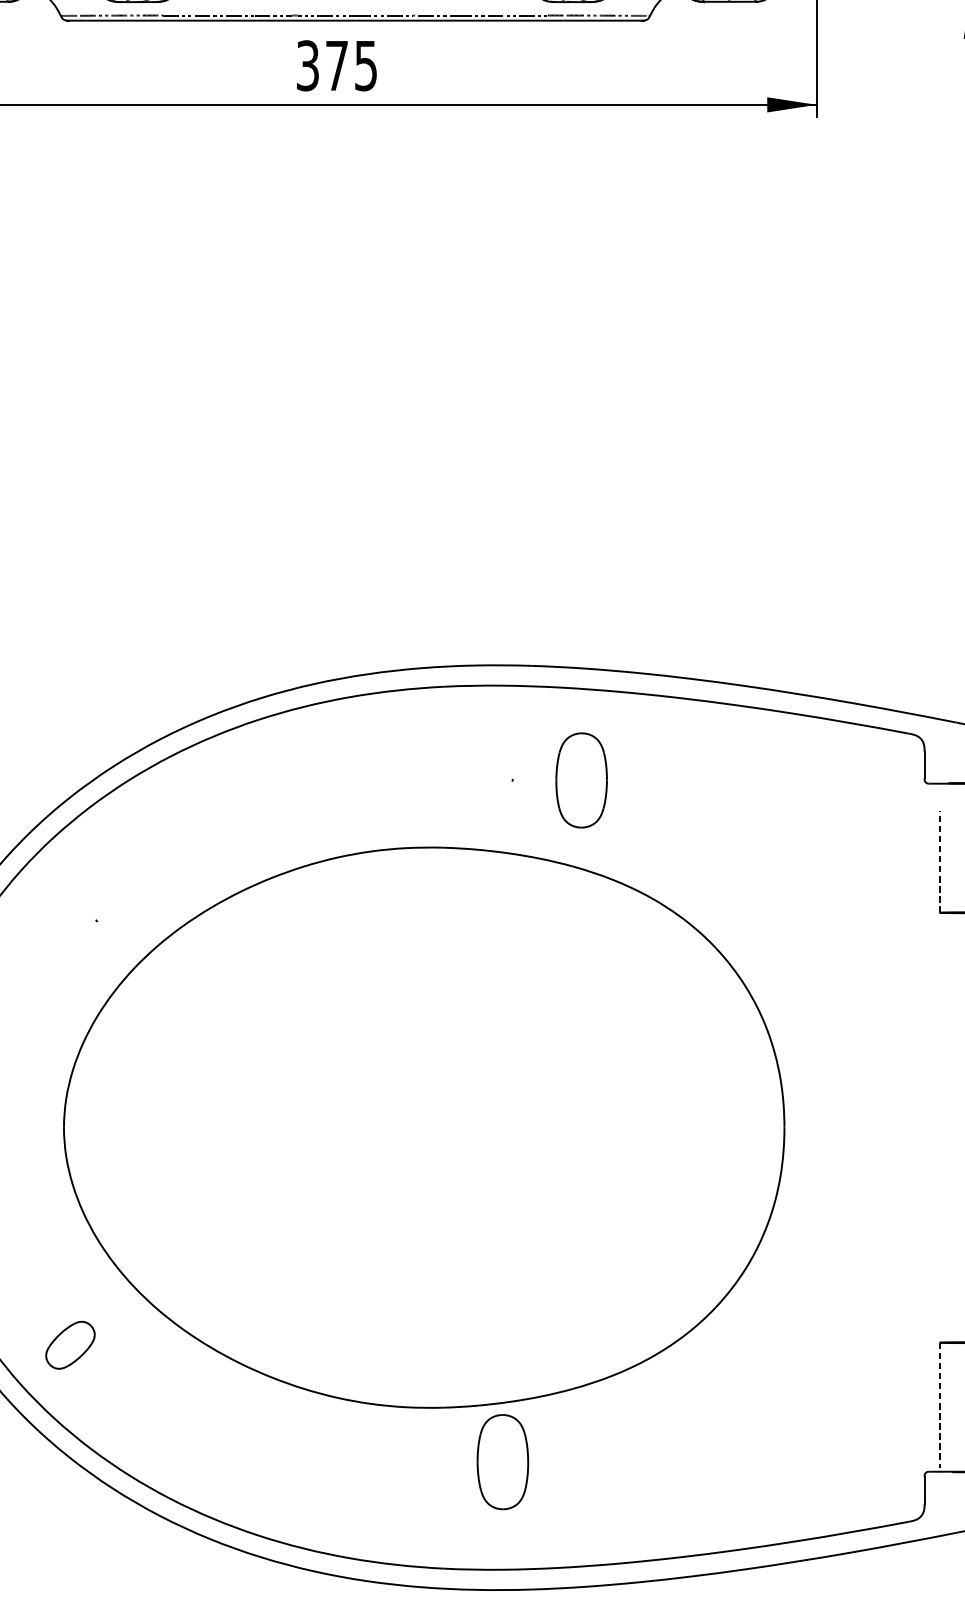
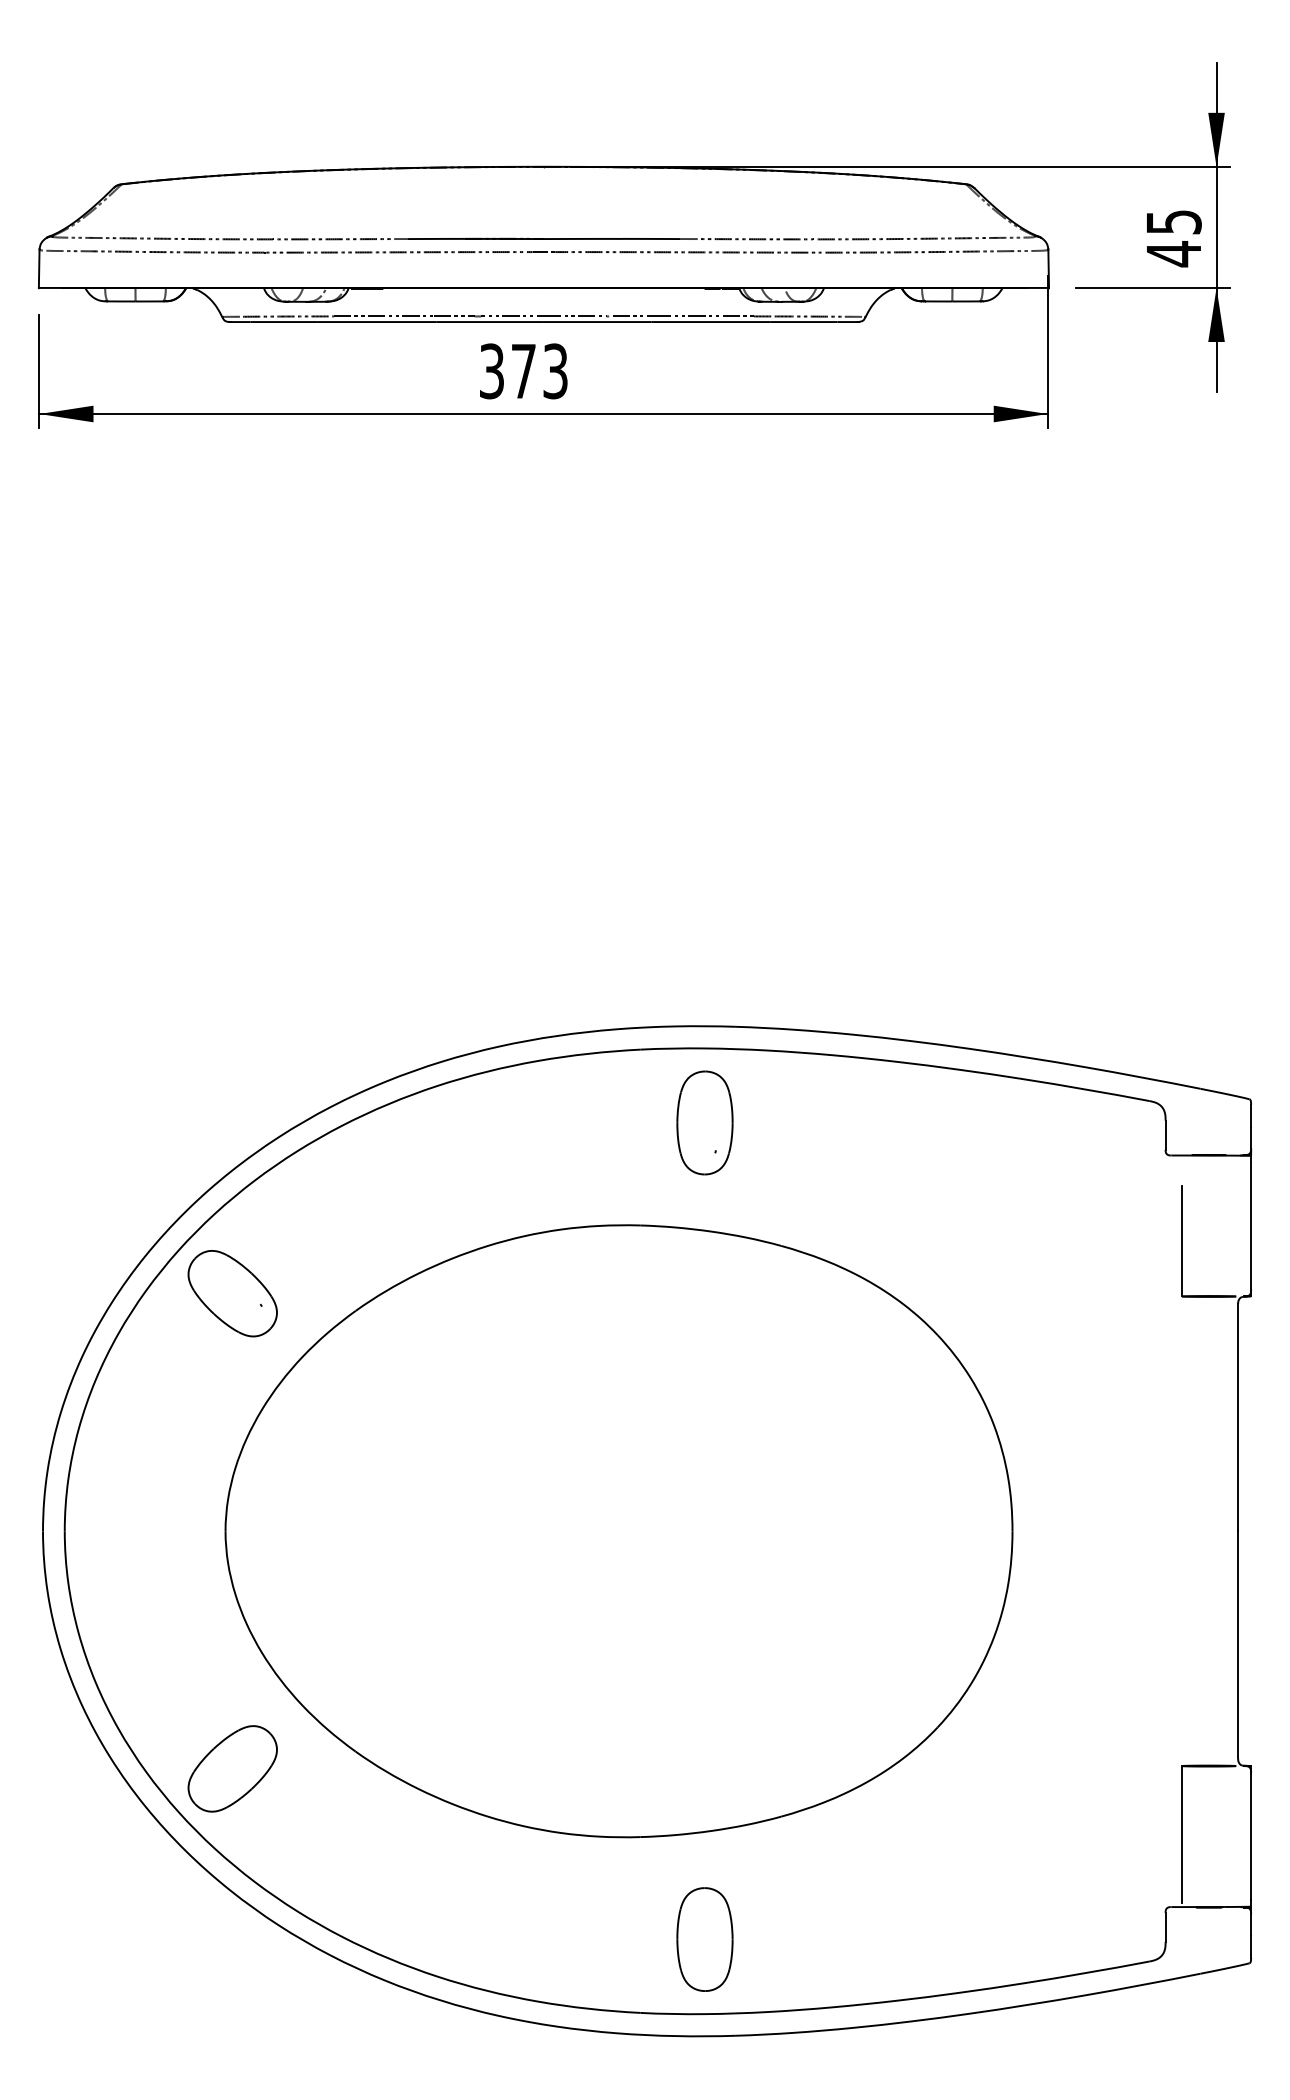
text: (366, 65) -> (555, 370), 375 -> 373
part: (581, 780) -> (704, 1122), moved
line: (940, 861) -> (1182, 1240), dashed -> solid
part: (70, 910) -> (232, 1293), added
part: (70, 1344) -> (232, 1768), size x1.67
line: (940, 1405) -> (1182, 1834), dashed -> solid
part: (502, 1462) -> (704, 1939), moved

